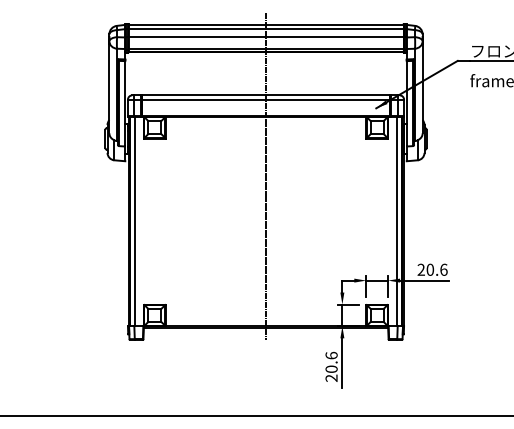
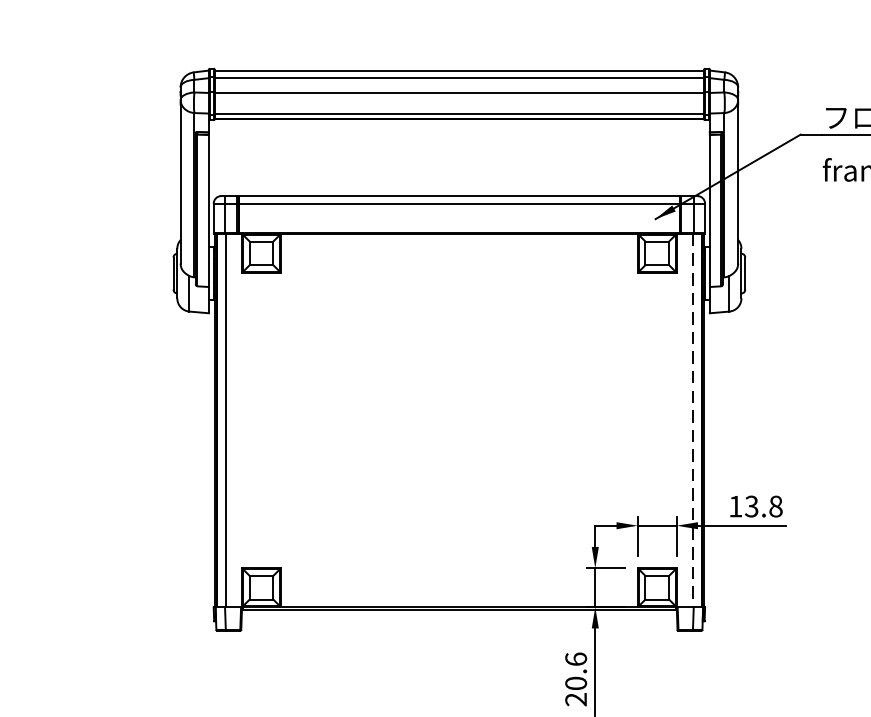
line: (266, 175) -> (460, 338), removed
line: (397, 221) -> (693, 420), solid -> dashed
text: (432, 269) -> (755, 505), 20.6 -> 13.8

